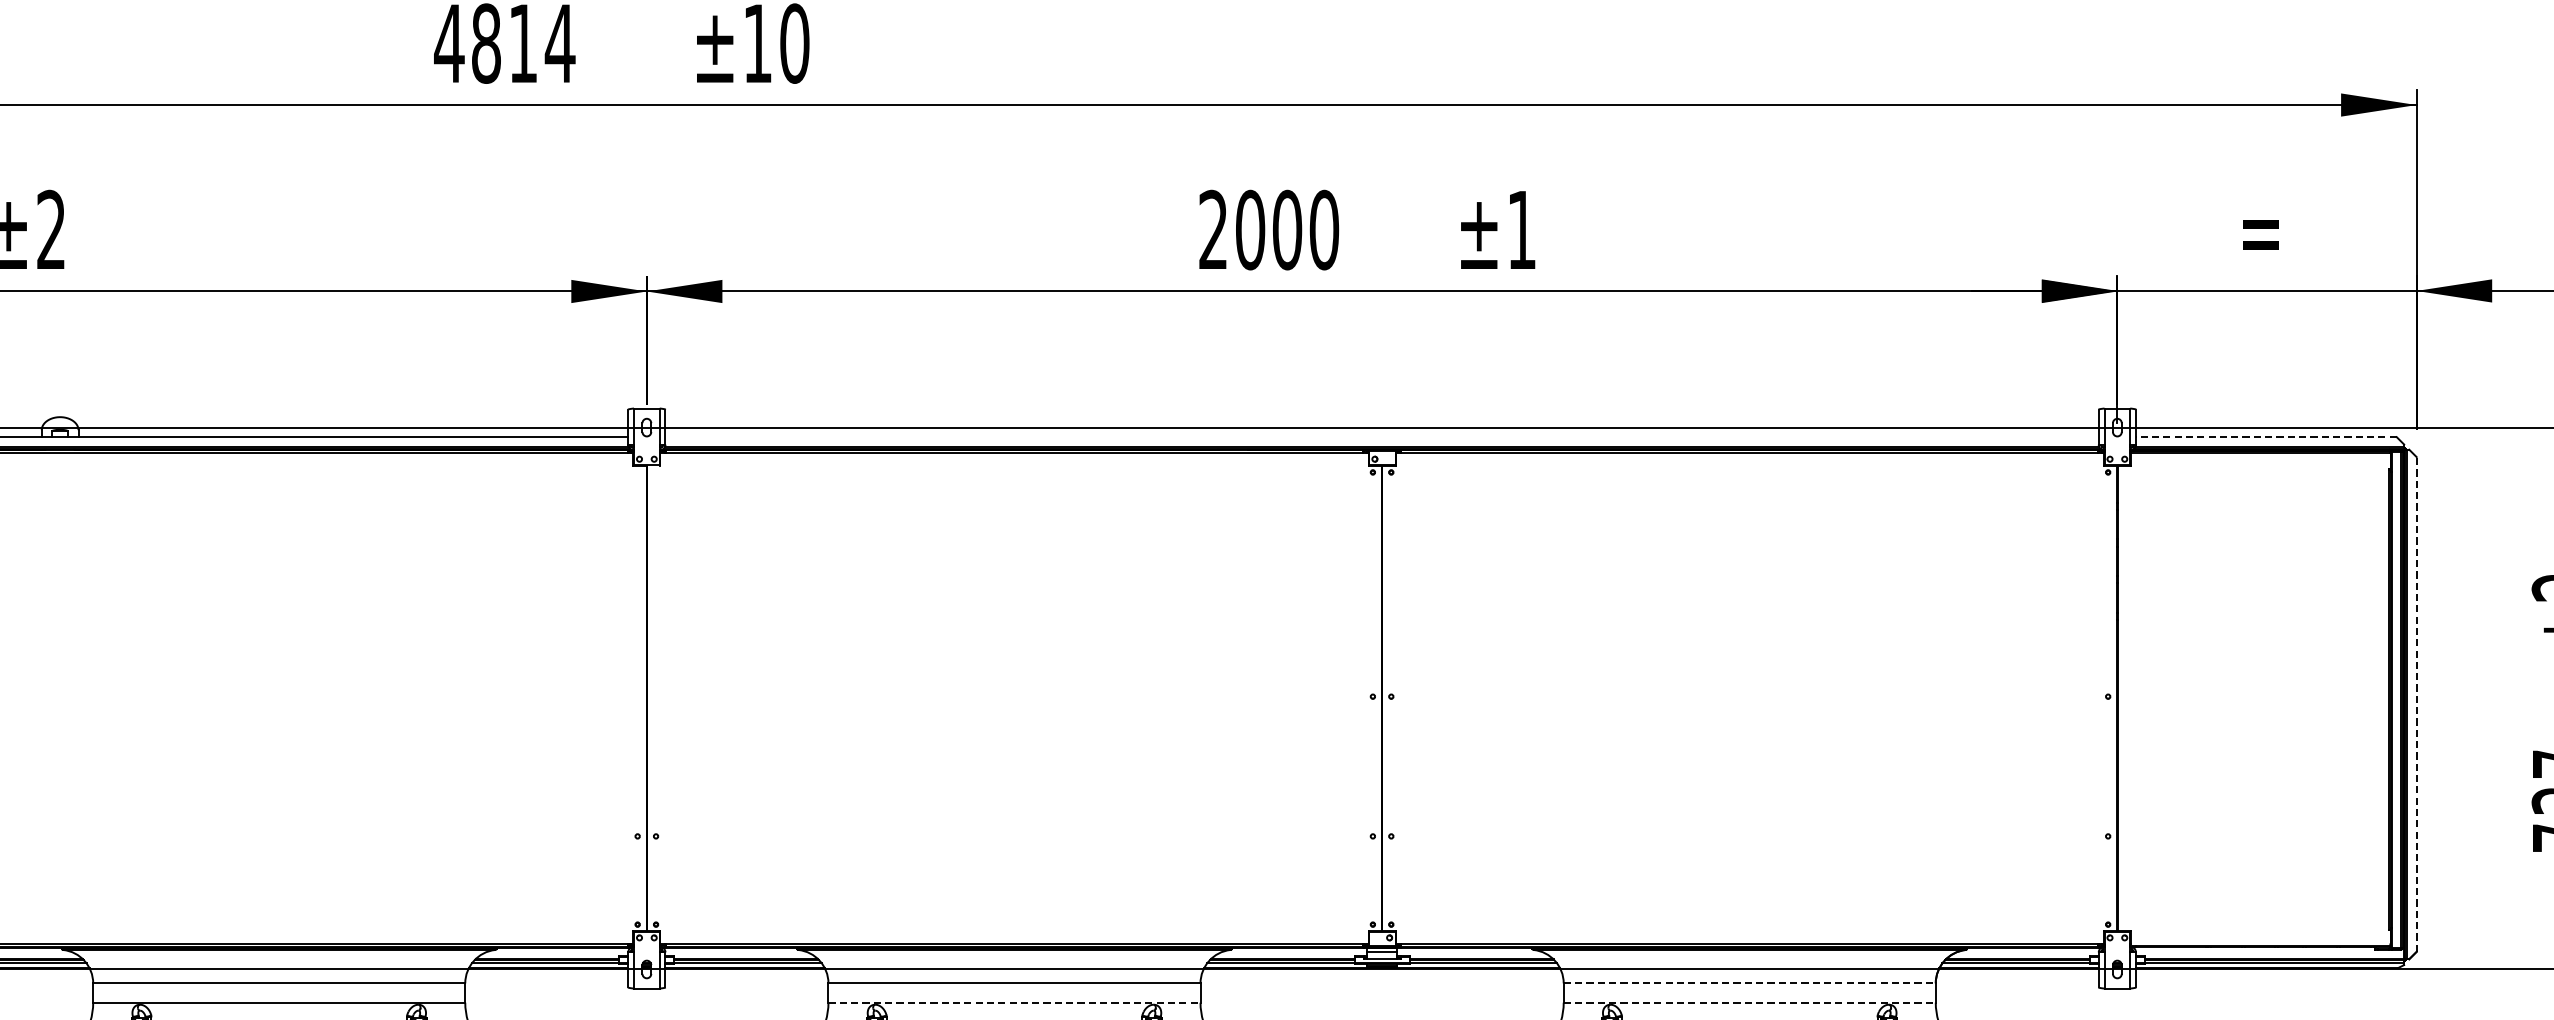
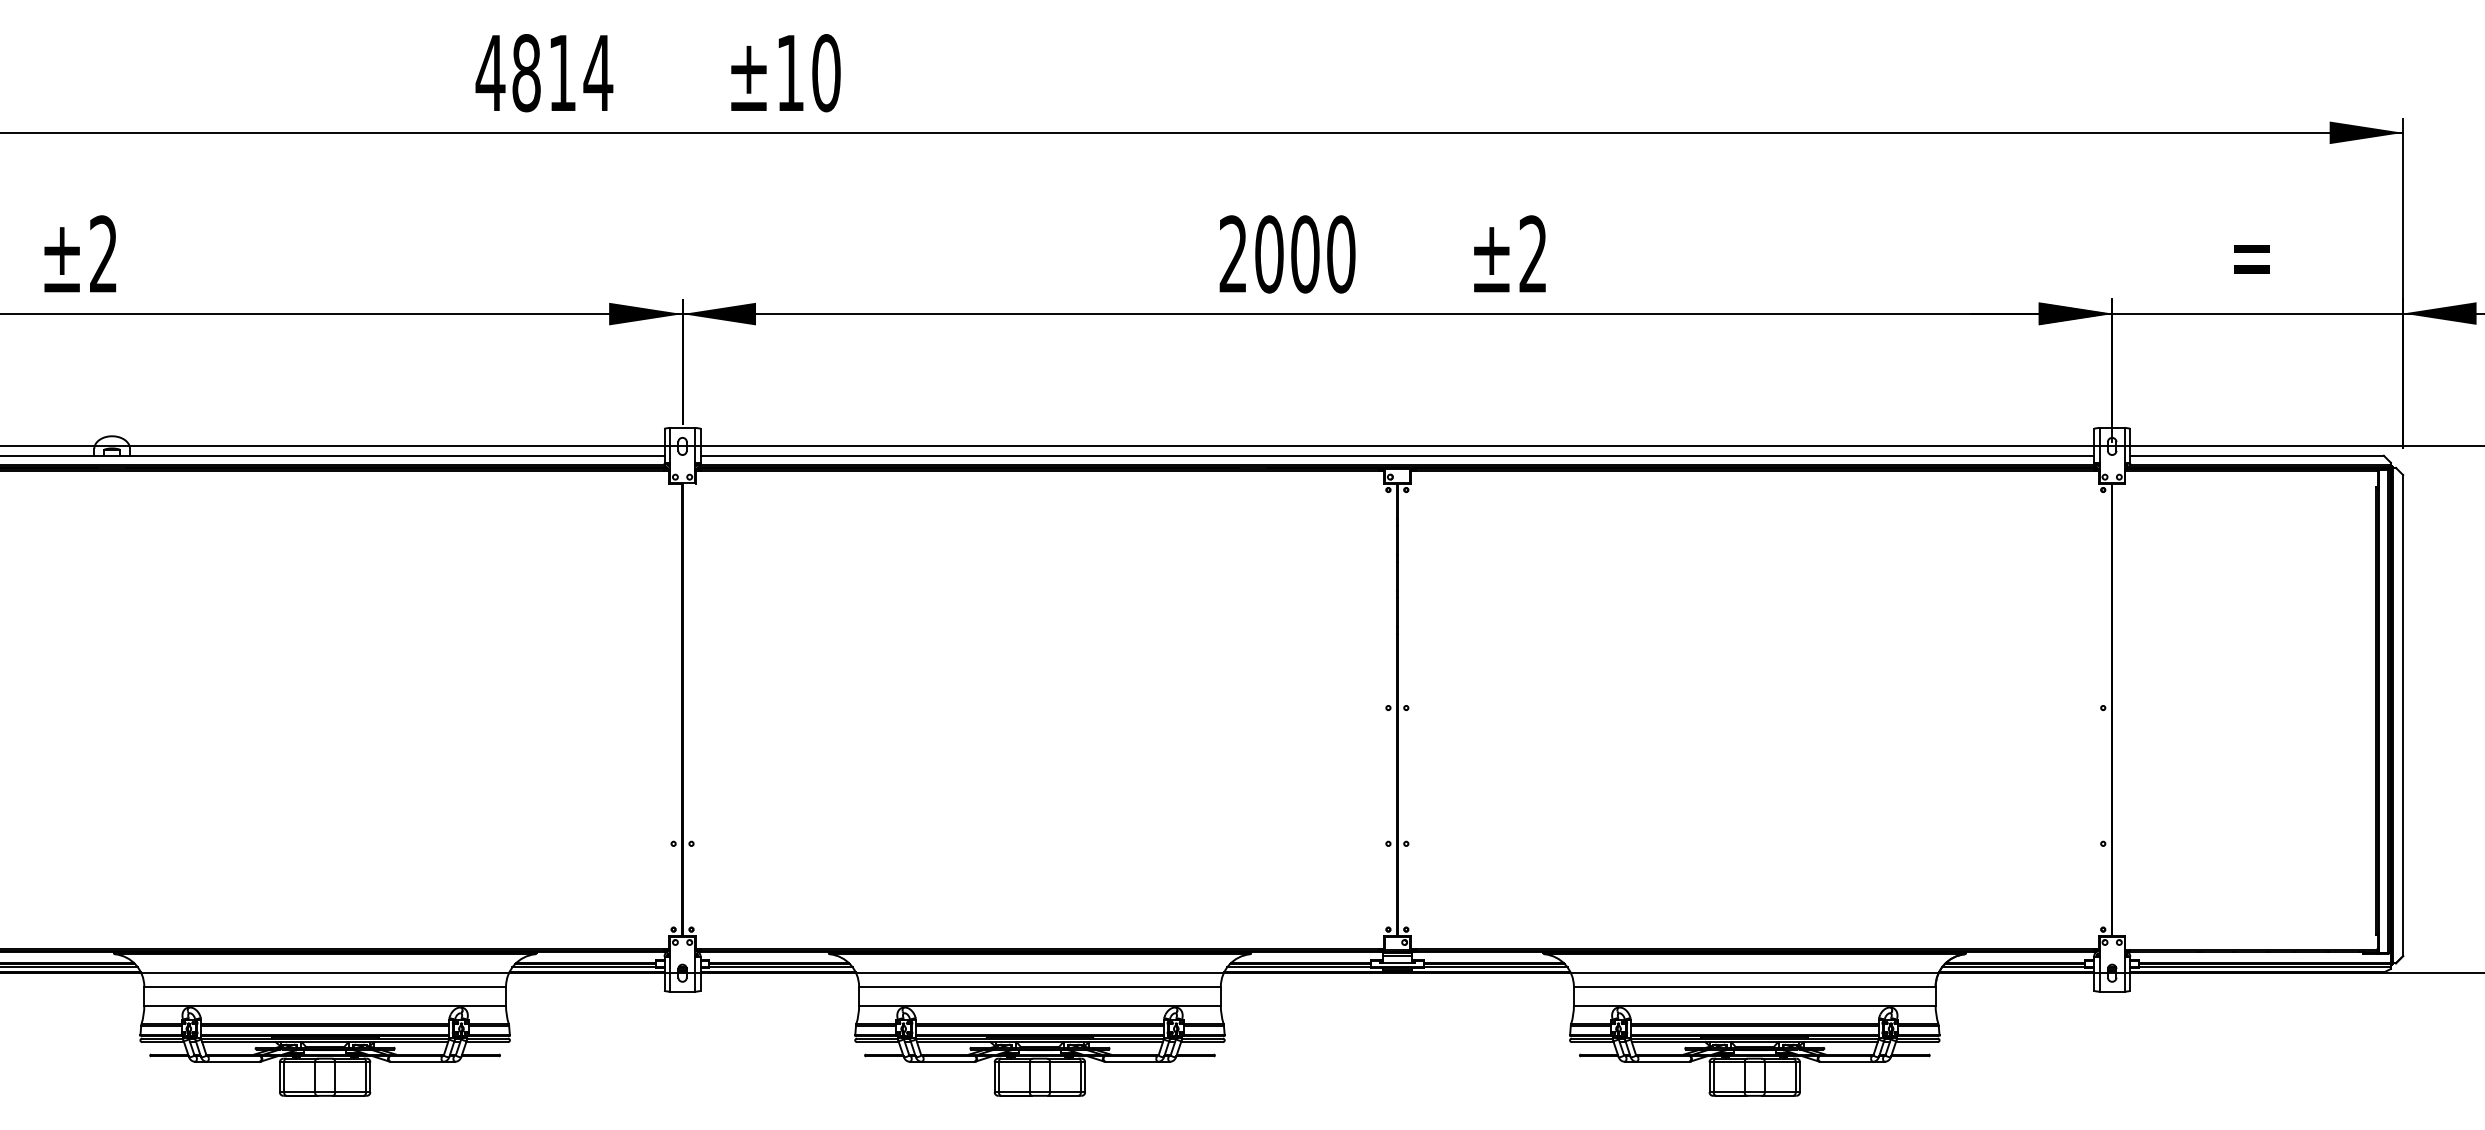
text: (1521, 229) -> (1532, 253), ±1 -> ±2
line: (1382, 436) -> (1397, 455), added
line: (2266, 436) -> (2257, 455), dashed -> solid
line: (2417, 704) -> (2403, 715), dashed -> solid
line: (1749, 983) -> (1754, 986), dashed -> solid
line: (1013, 1002) -> (1039, 1005), dashed -> solid
line: (1749, 1002) -> (1754, 1005), dashed -> solid

